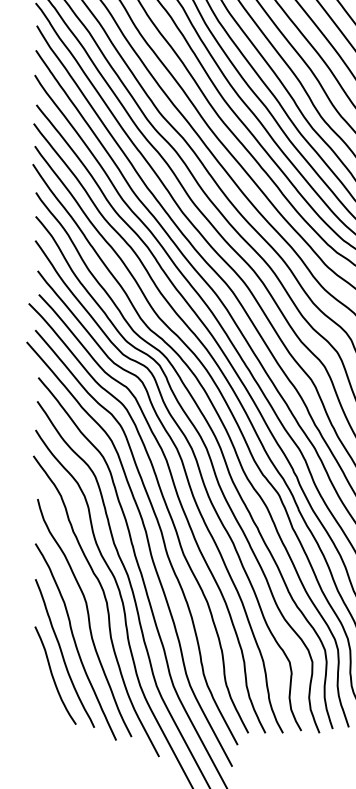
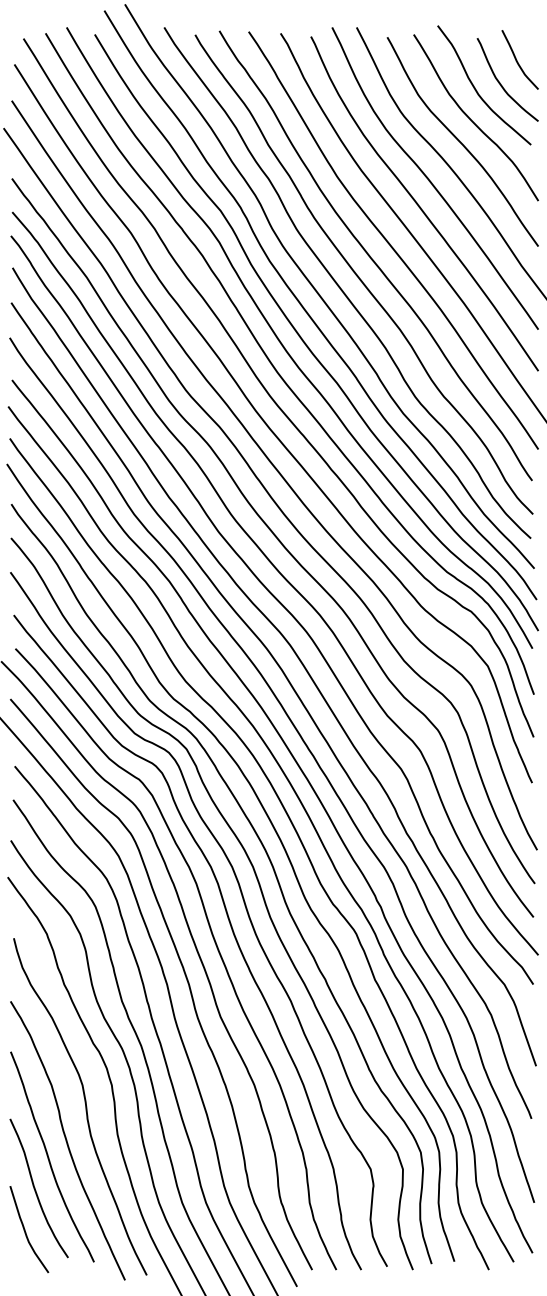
curve: (45, 704) -> (25, 1229), added

